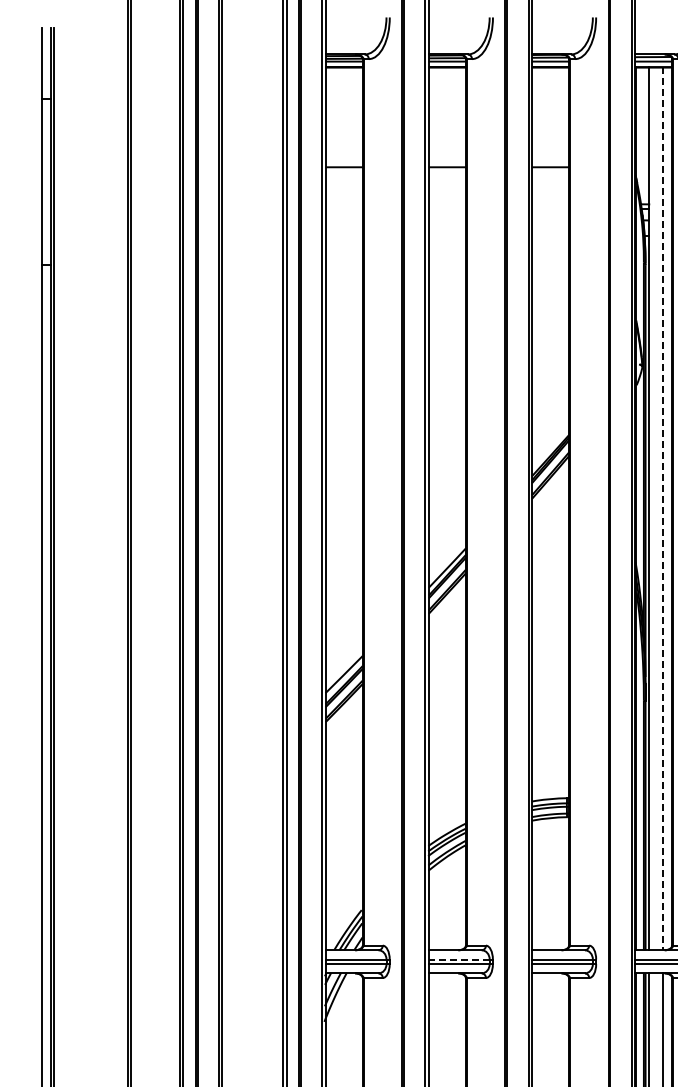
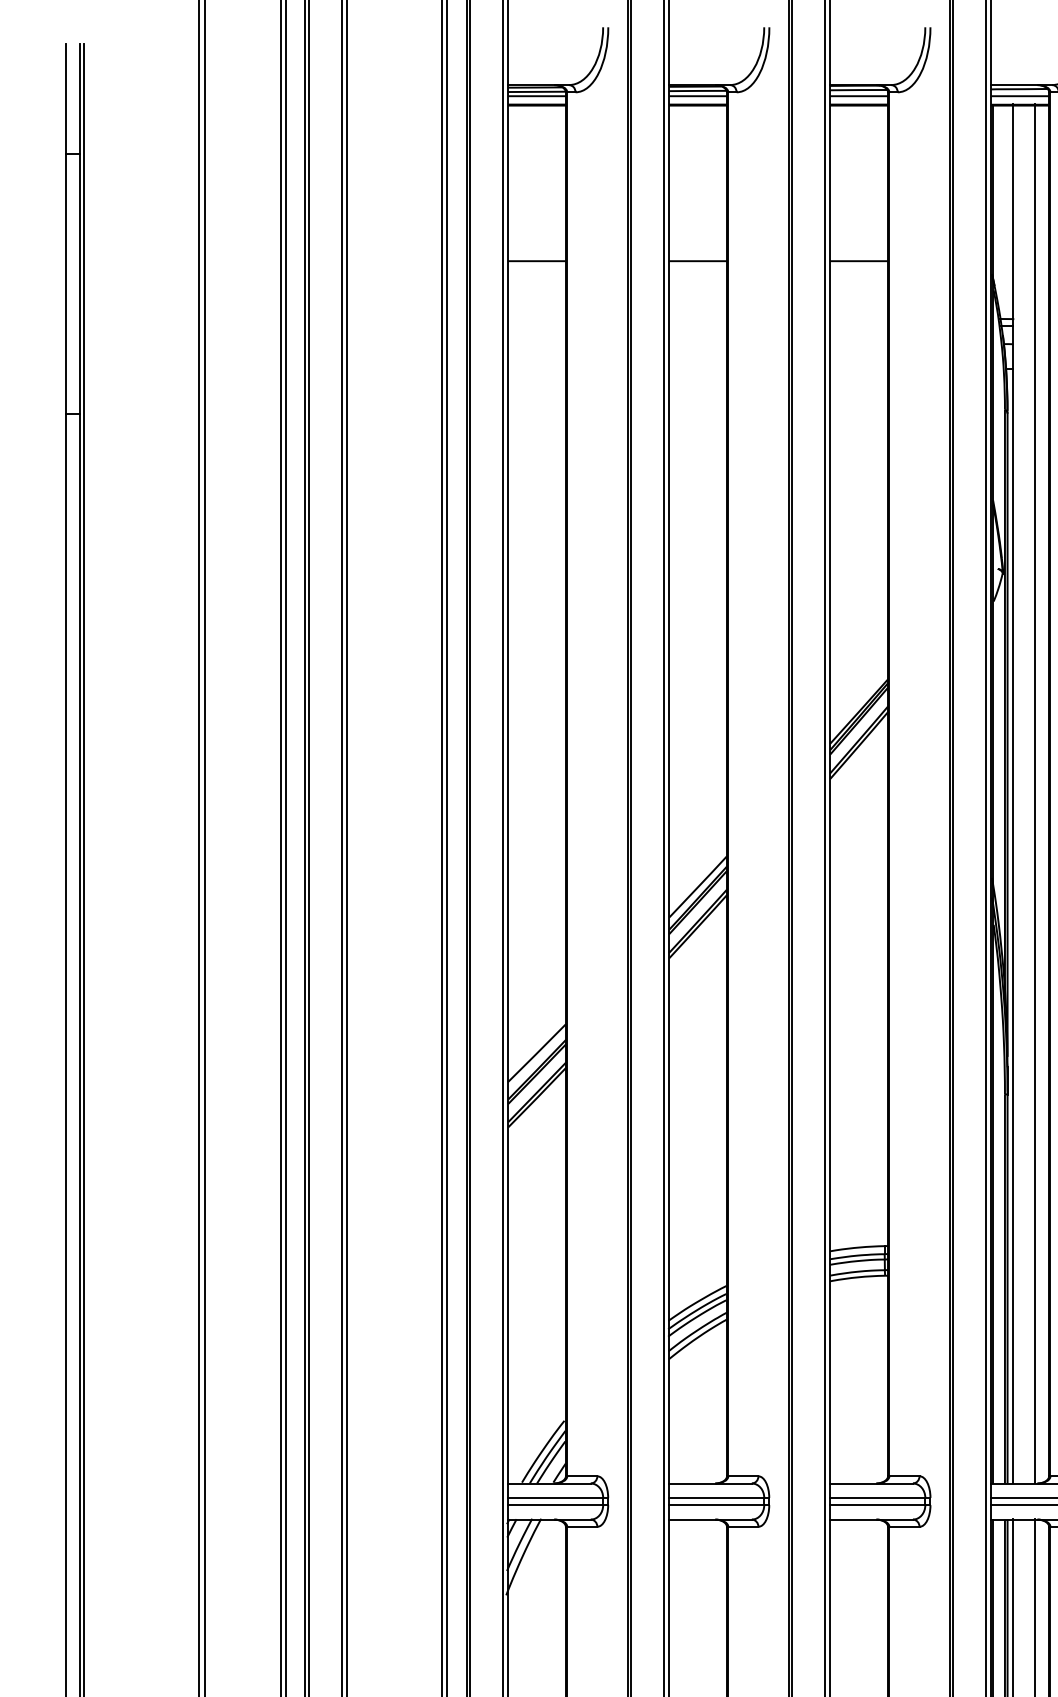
line: (663, 508) -> (1035, 793), dashed -> solid
line: (458, 959) -> (715, 1497), dashed -> solid

